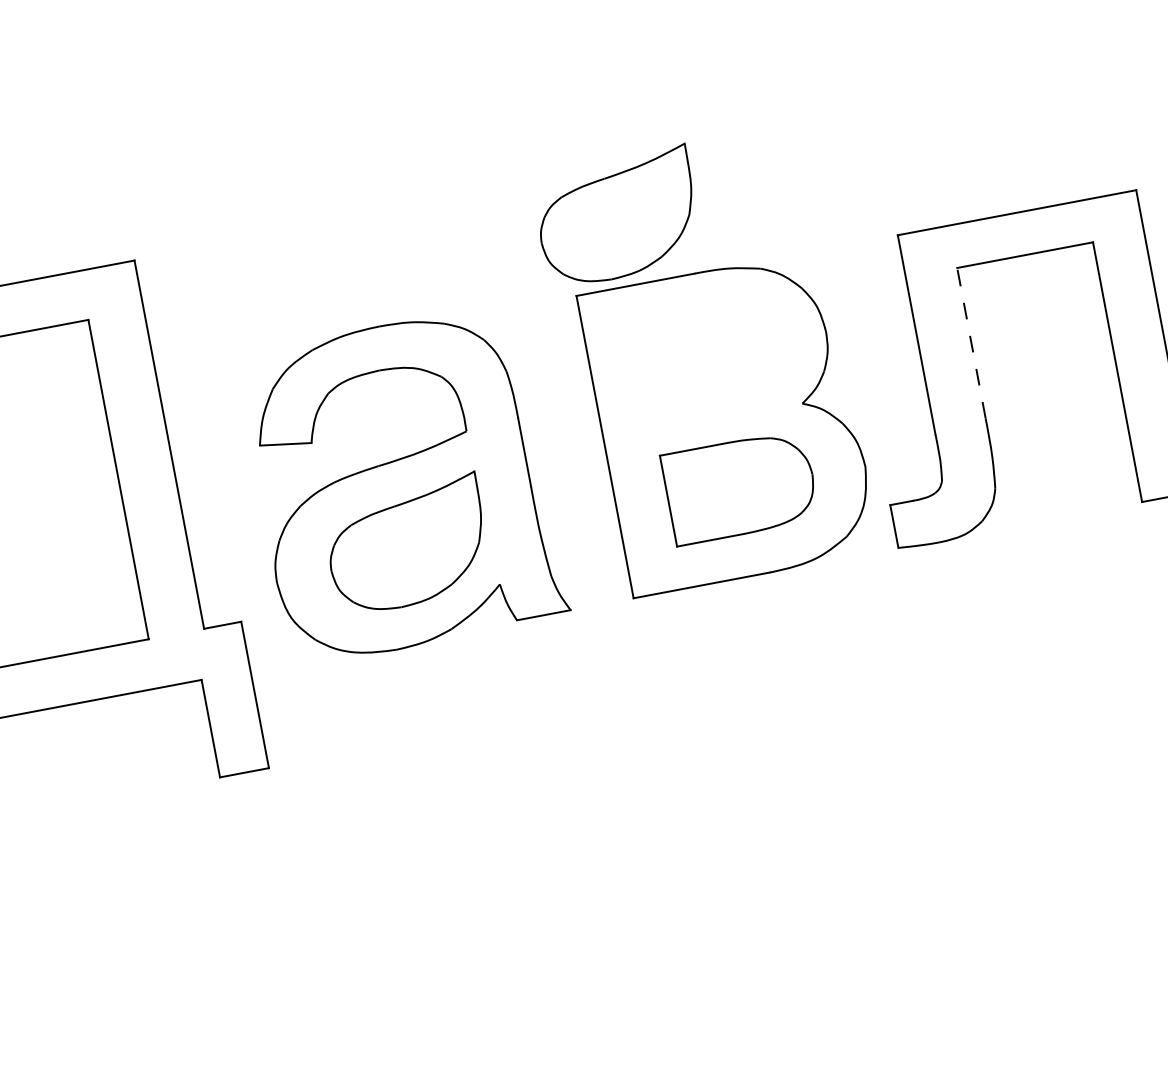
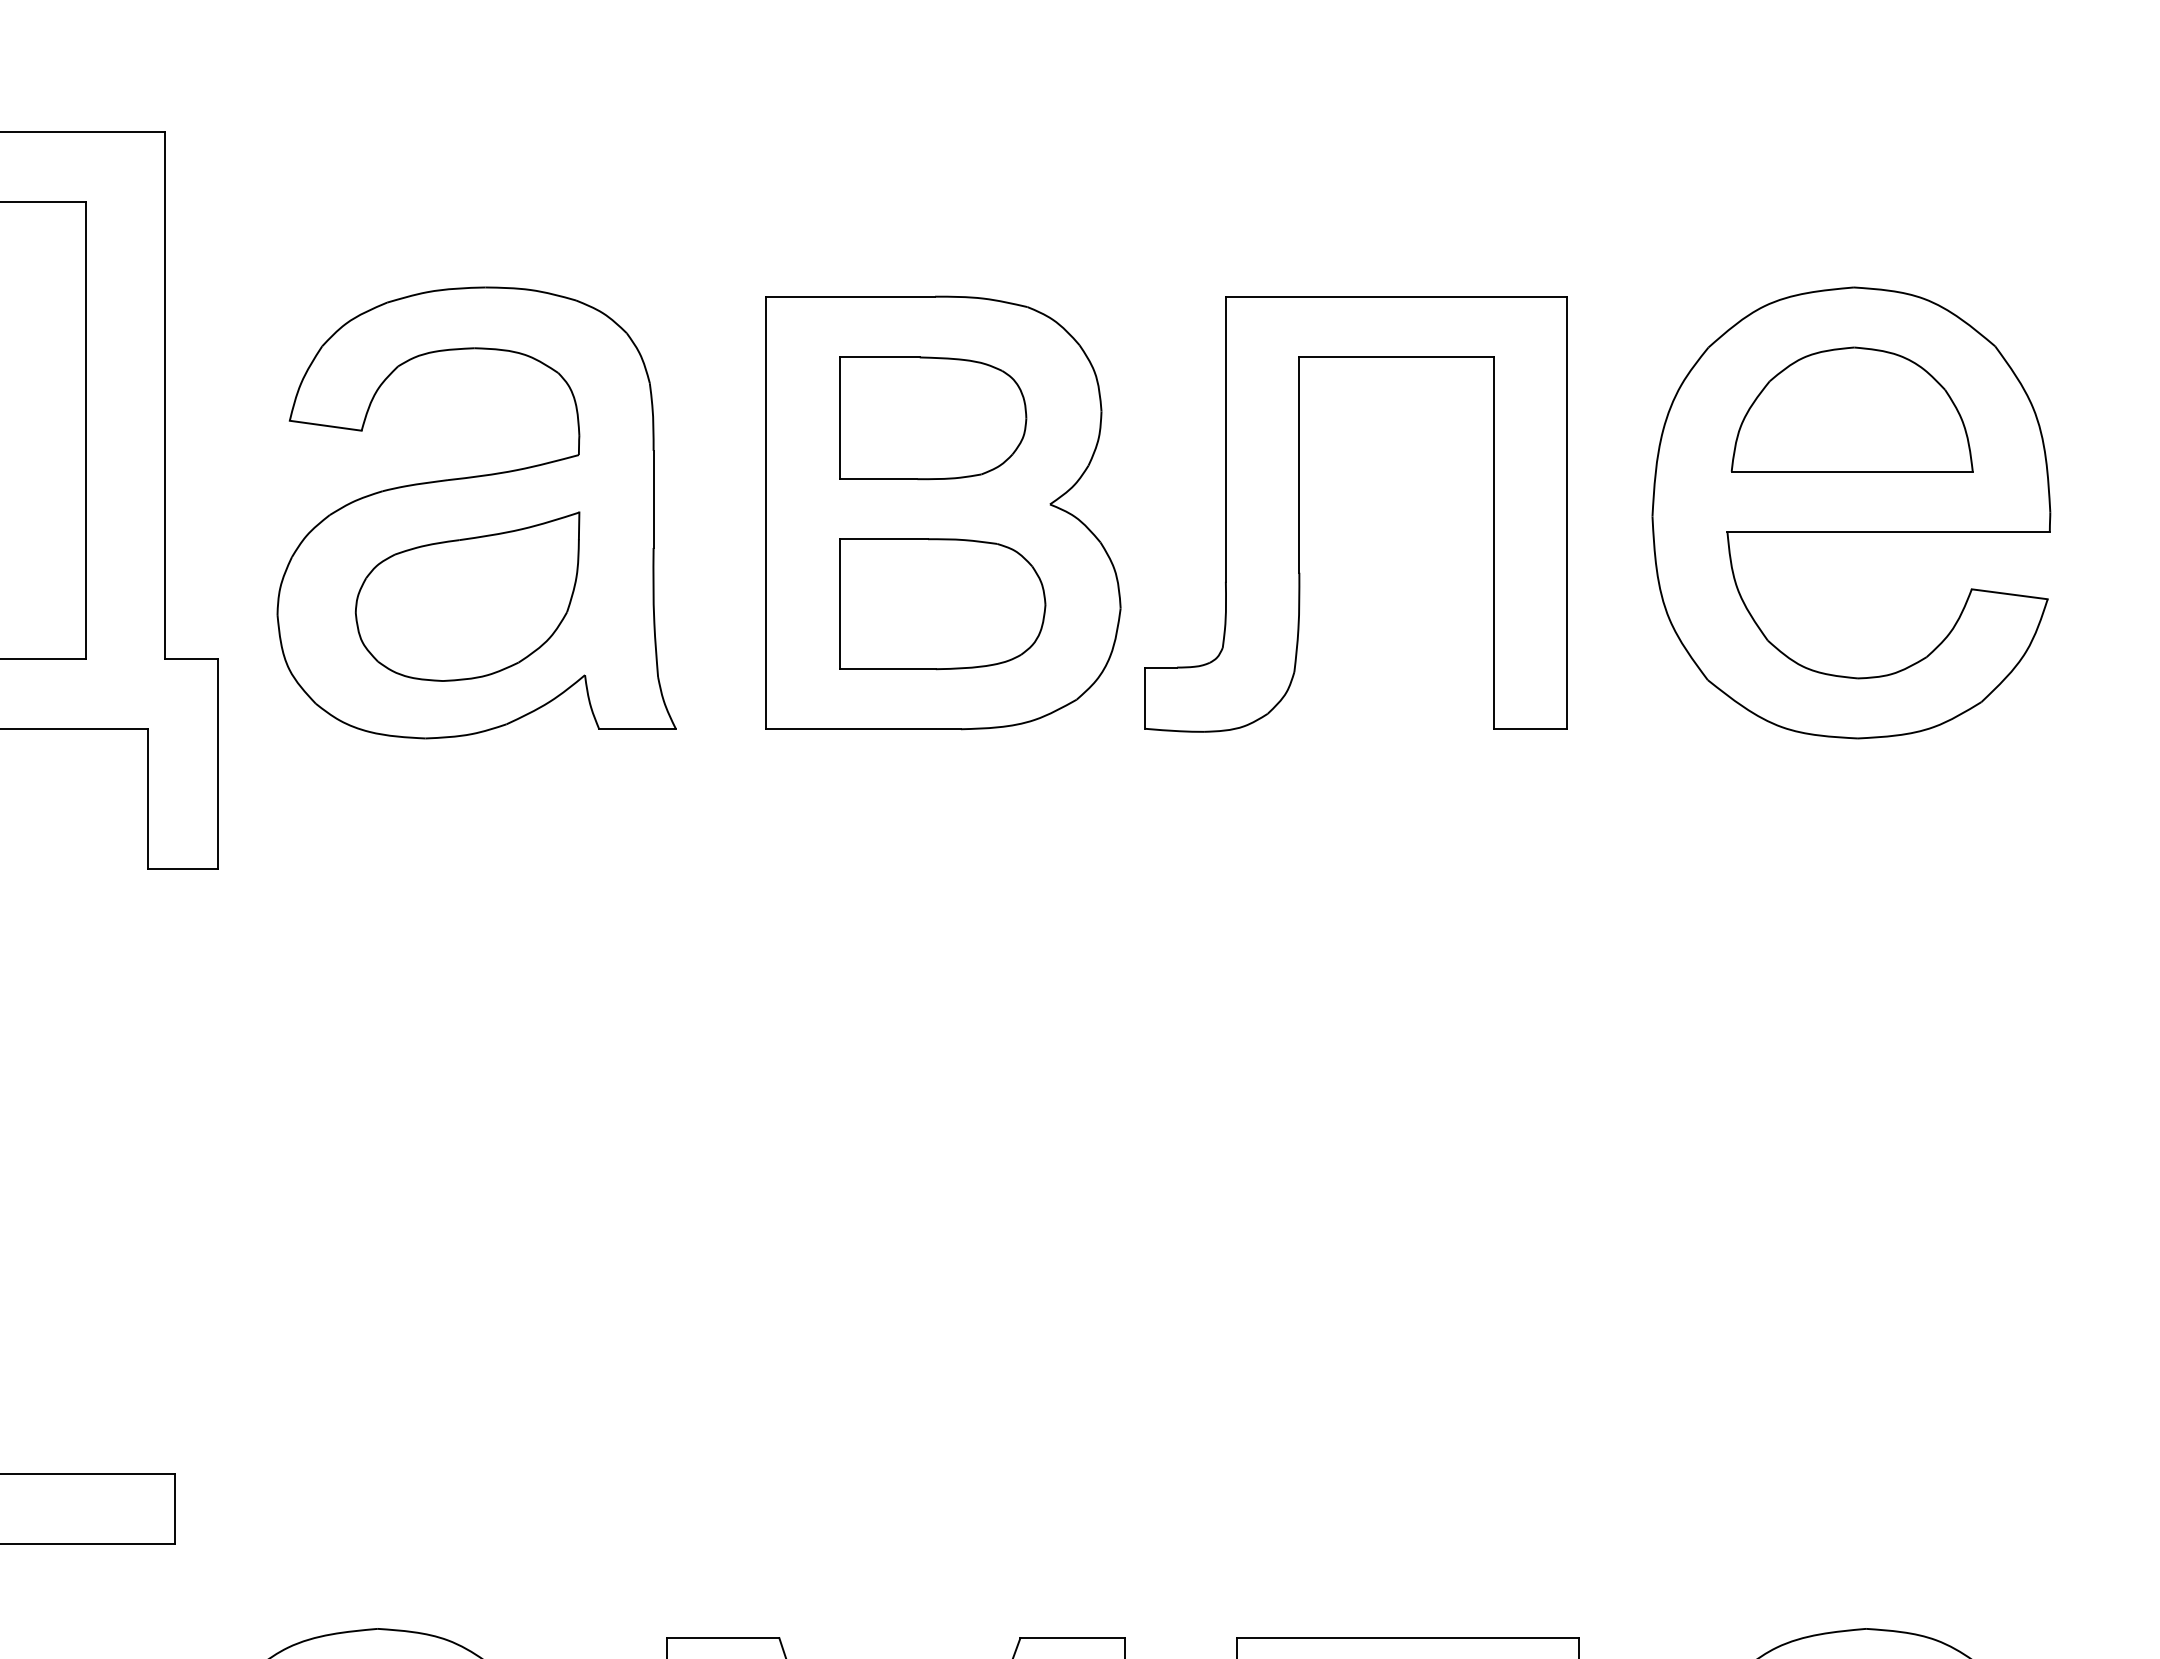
part: (617, 217) -> (843, 198), removed
line: (971, 343) -> (1299, 465), dashed -> solid
part: (709, 358) -> (933, 418), added

